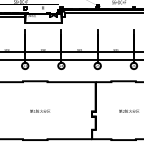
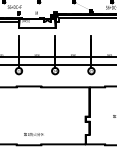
text: (39, 110) -> (33, 133), moved

